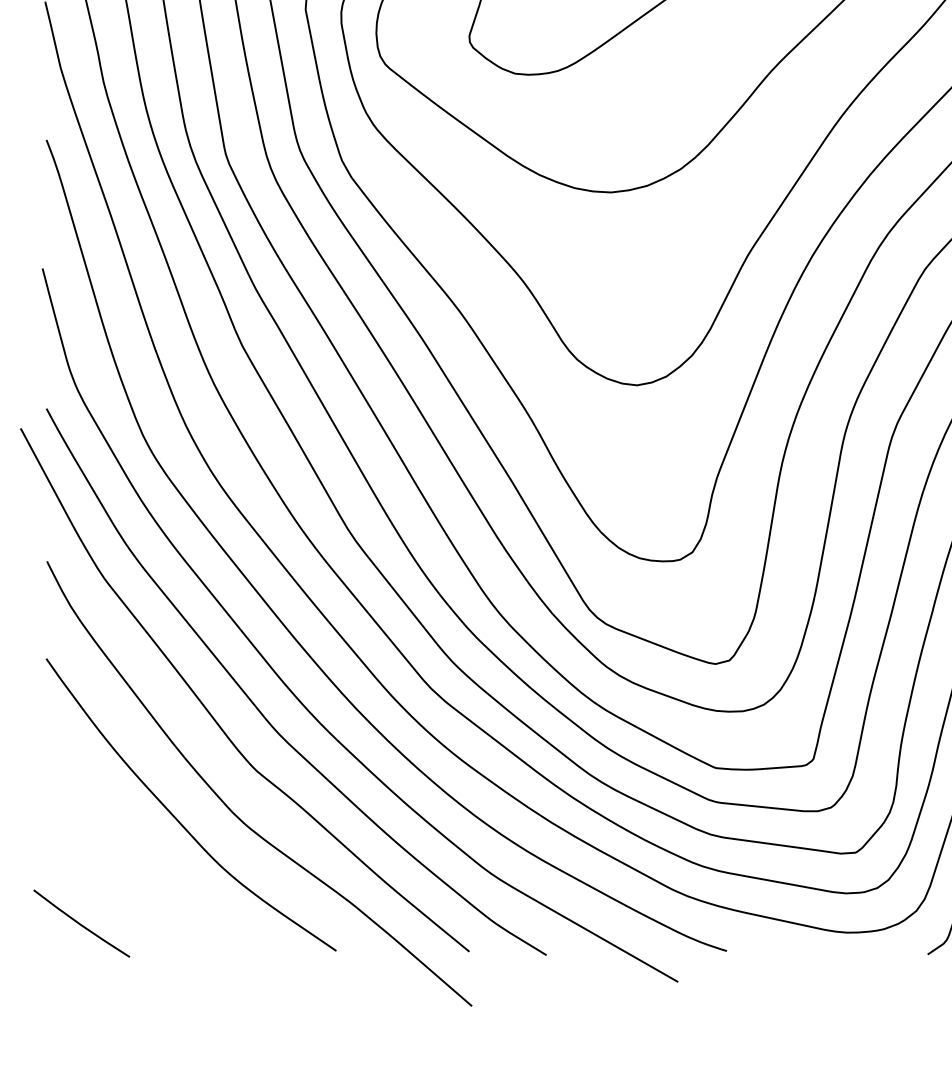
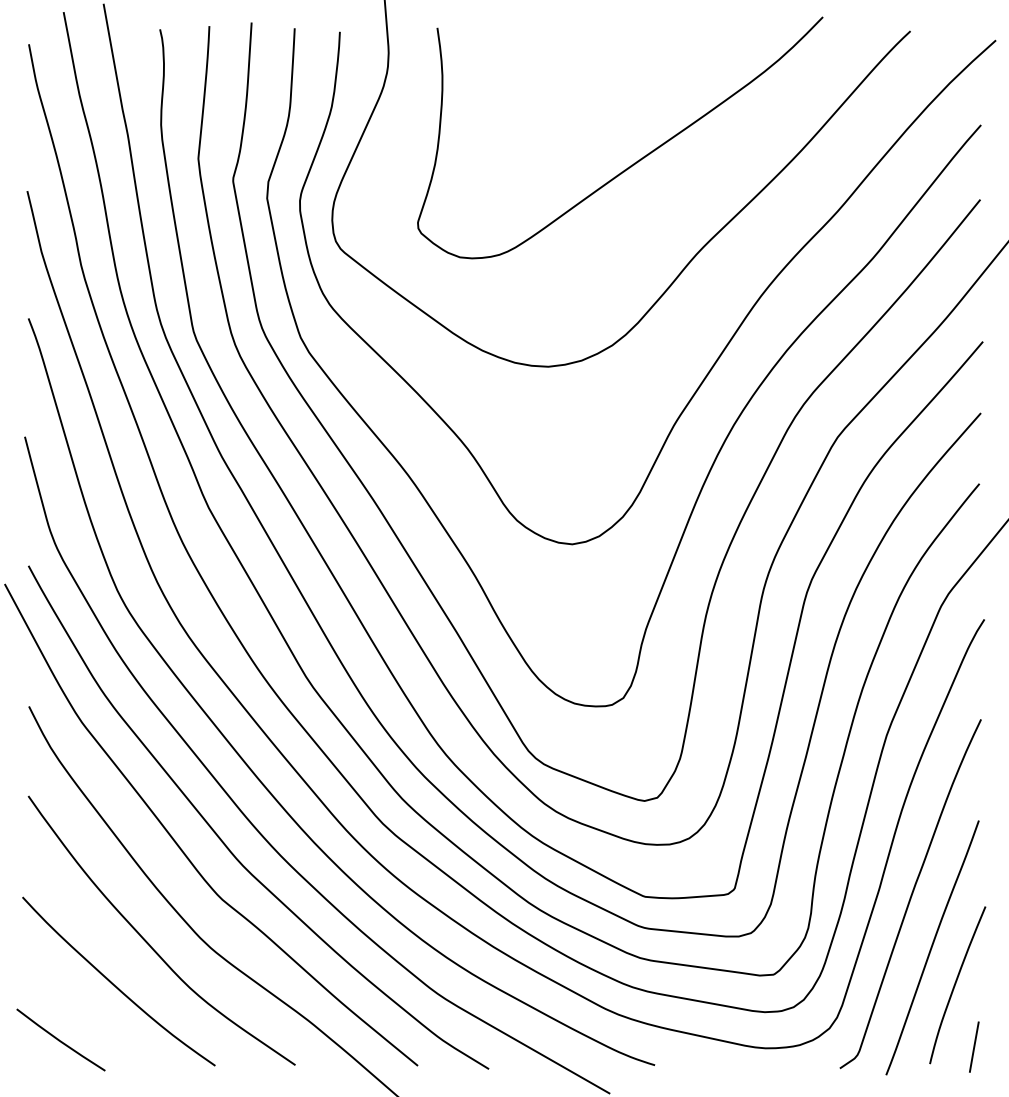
curve: (139, 863) -> (114, 984), added

